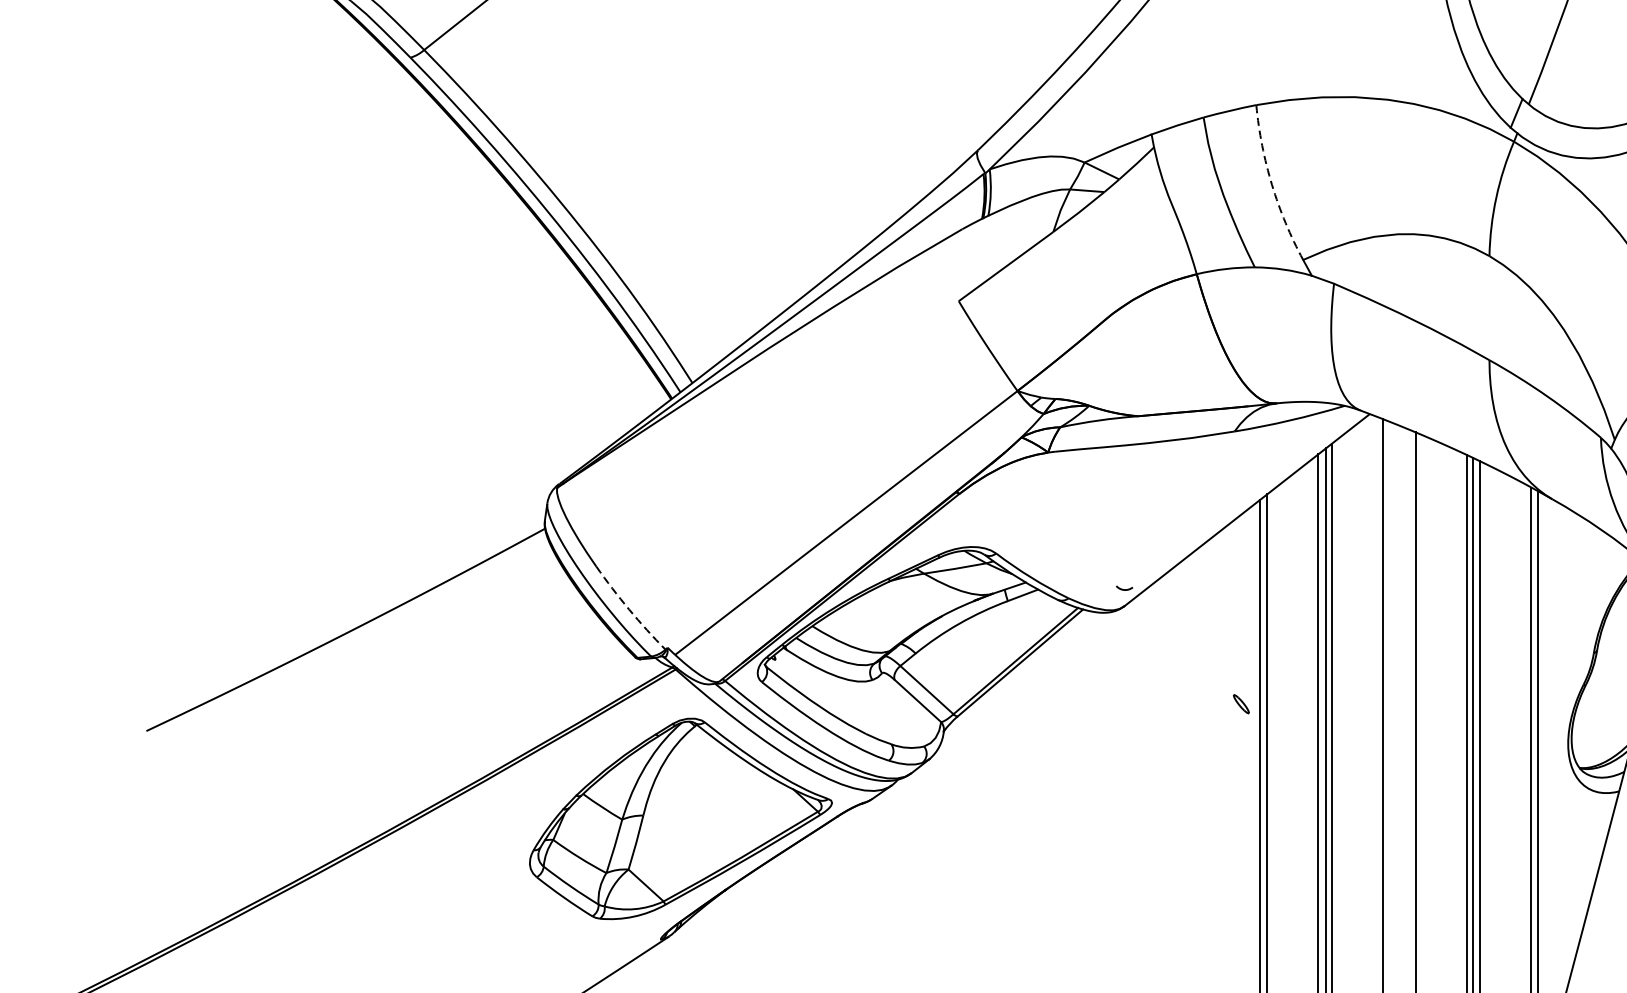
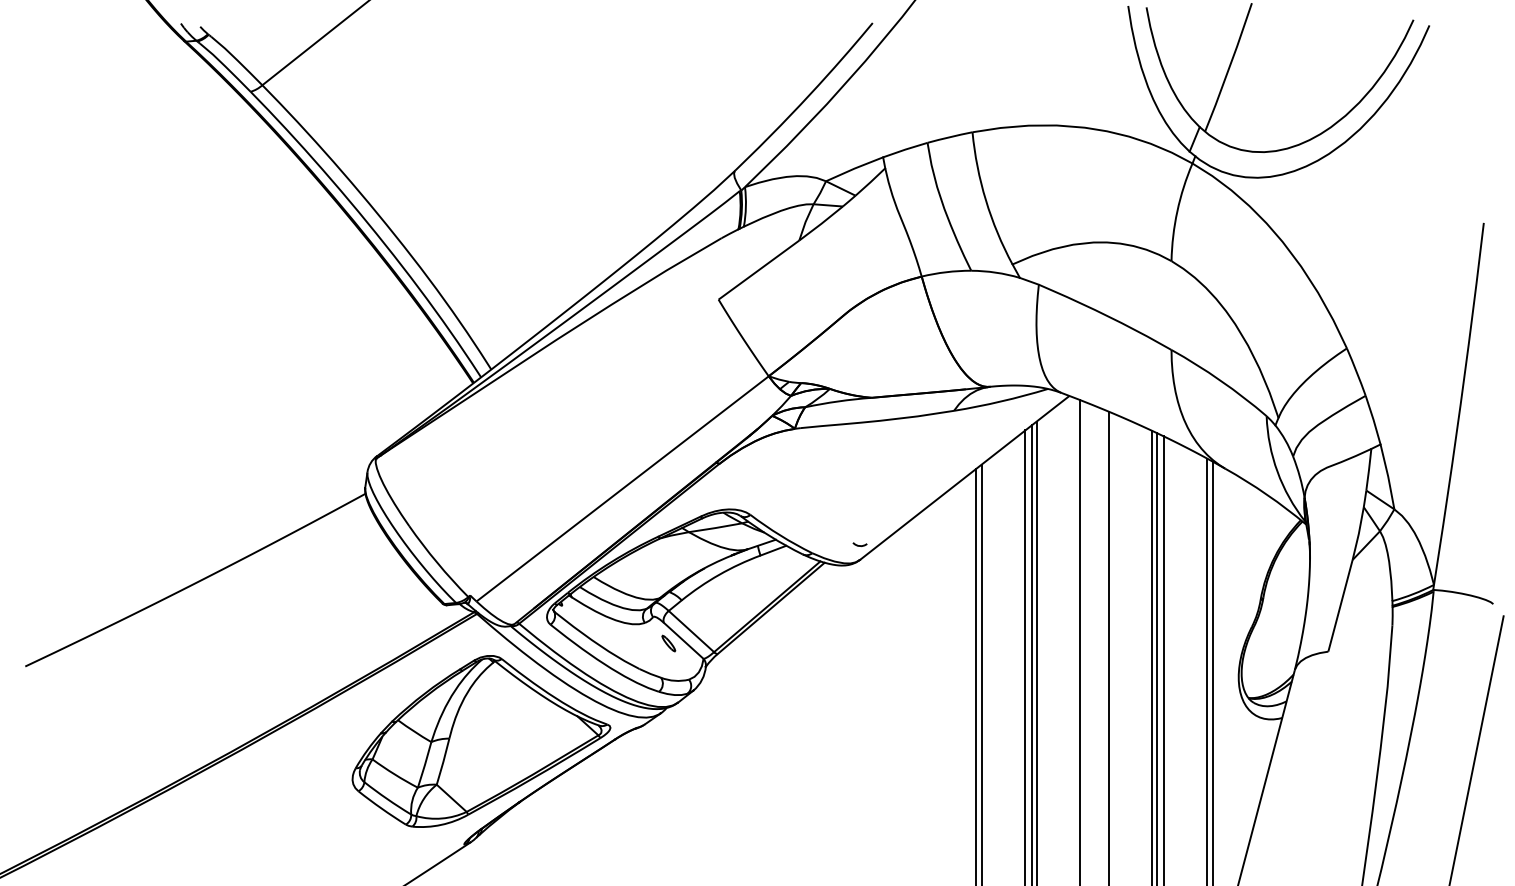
arc: (1271, 185) -> (985, 200), dashed -> solid
arc: (629, 609) -> (437, 562), dashed -> solid
part: (1241, 704) -> (668, 643), moved

